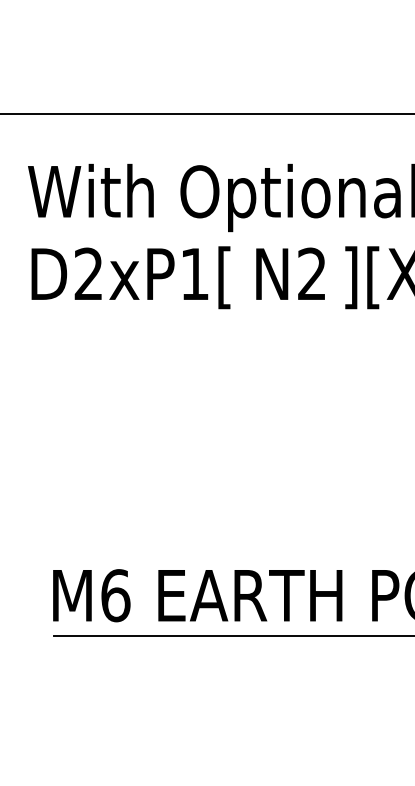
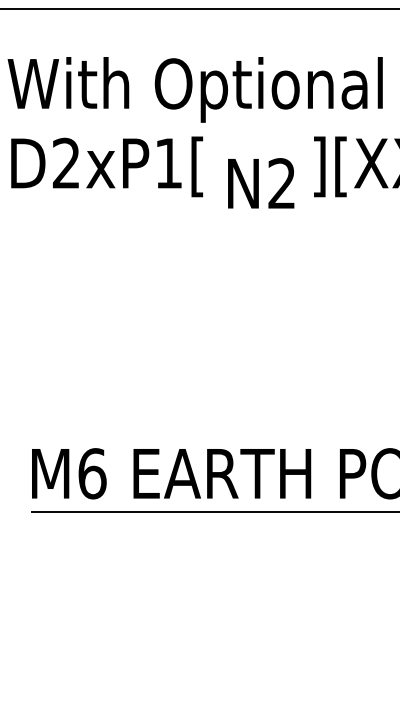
text: (290, 273) -> (261, 183), moved

